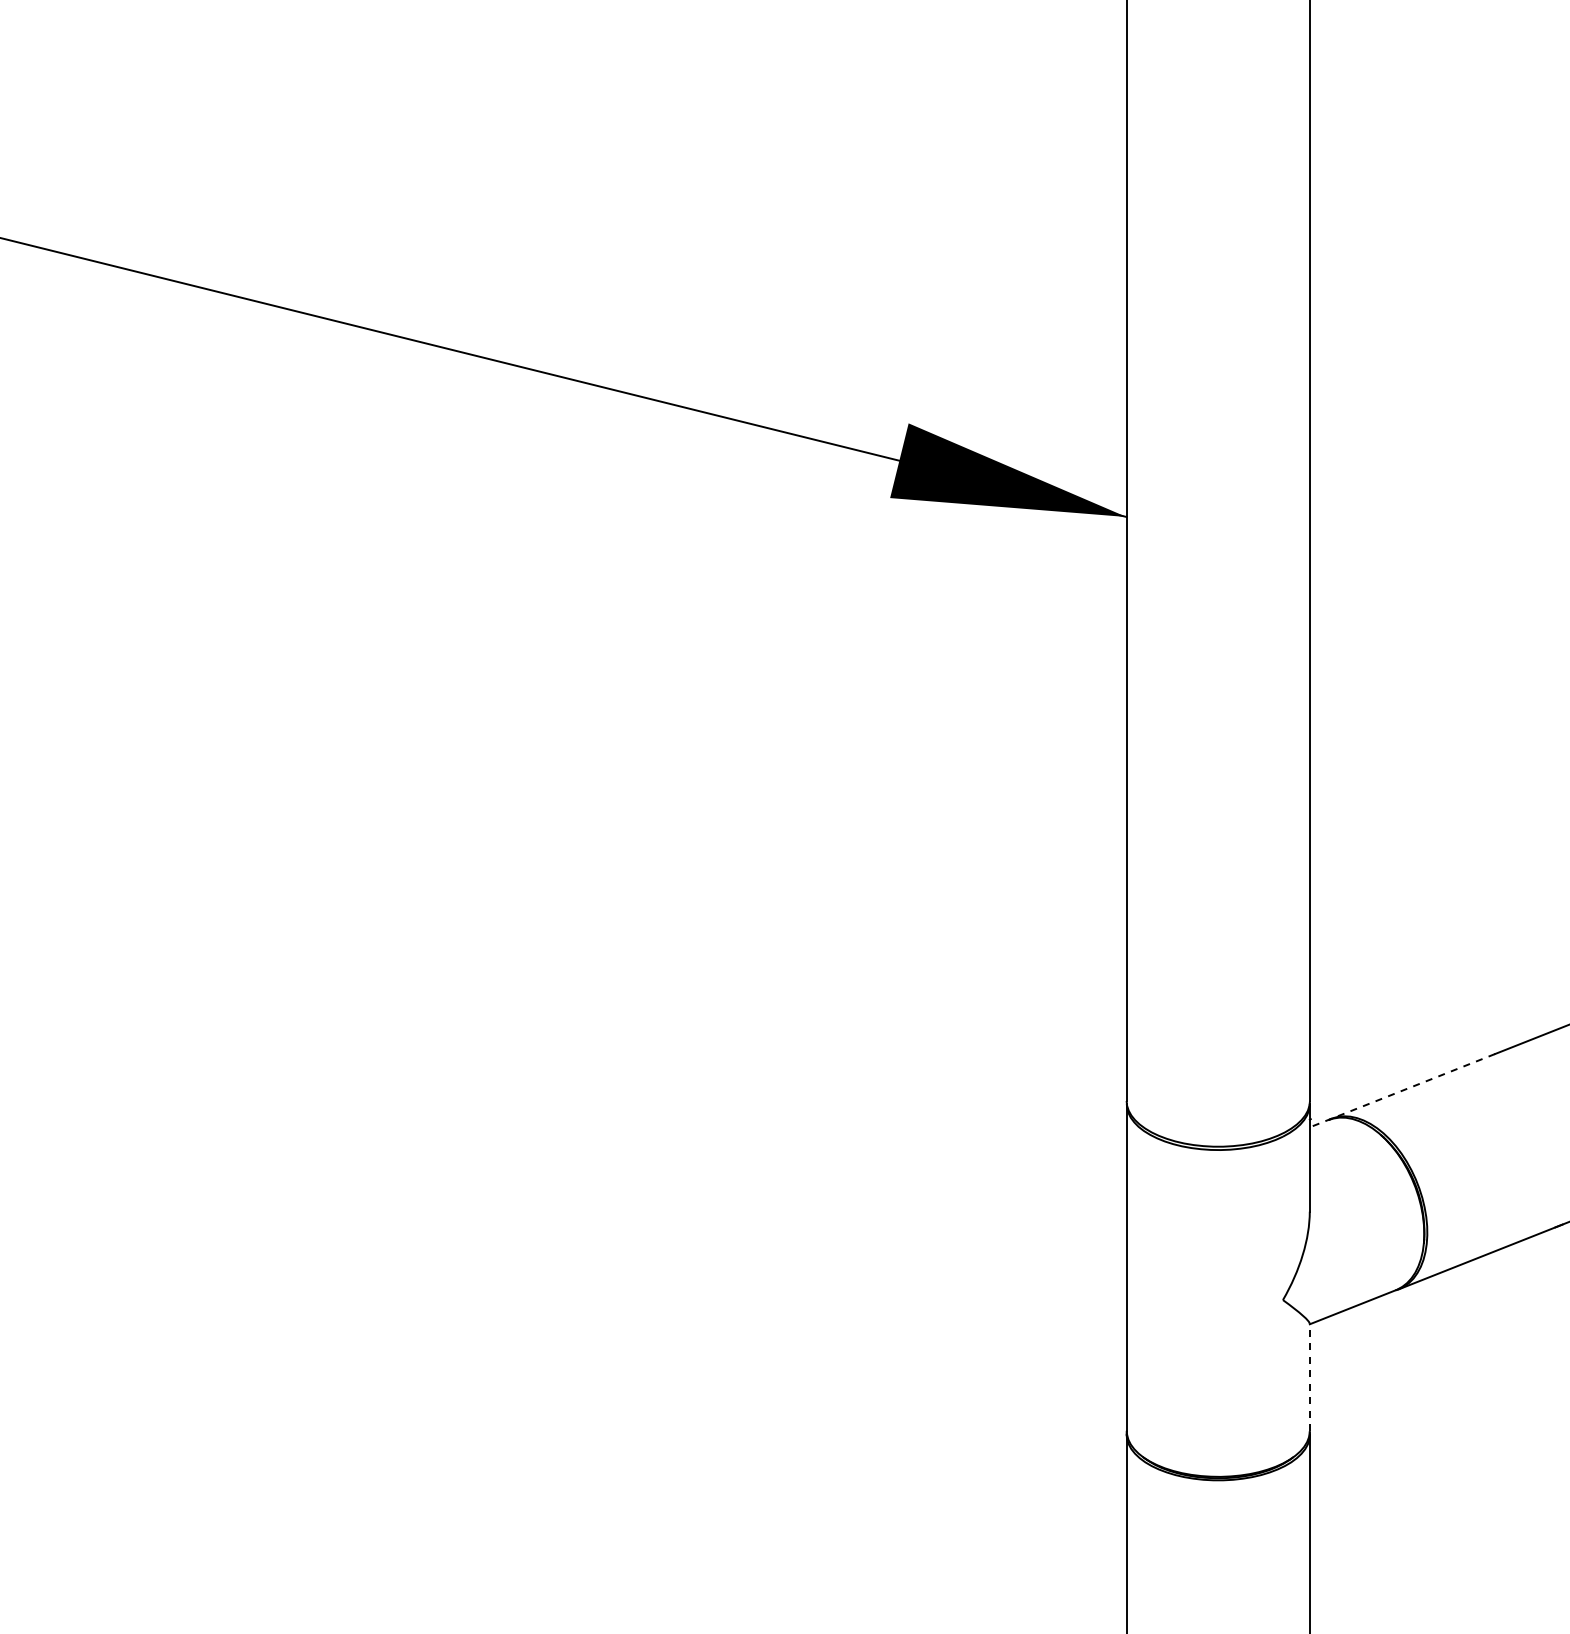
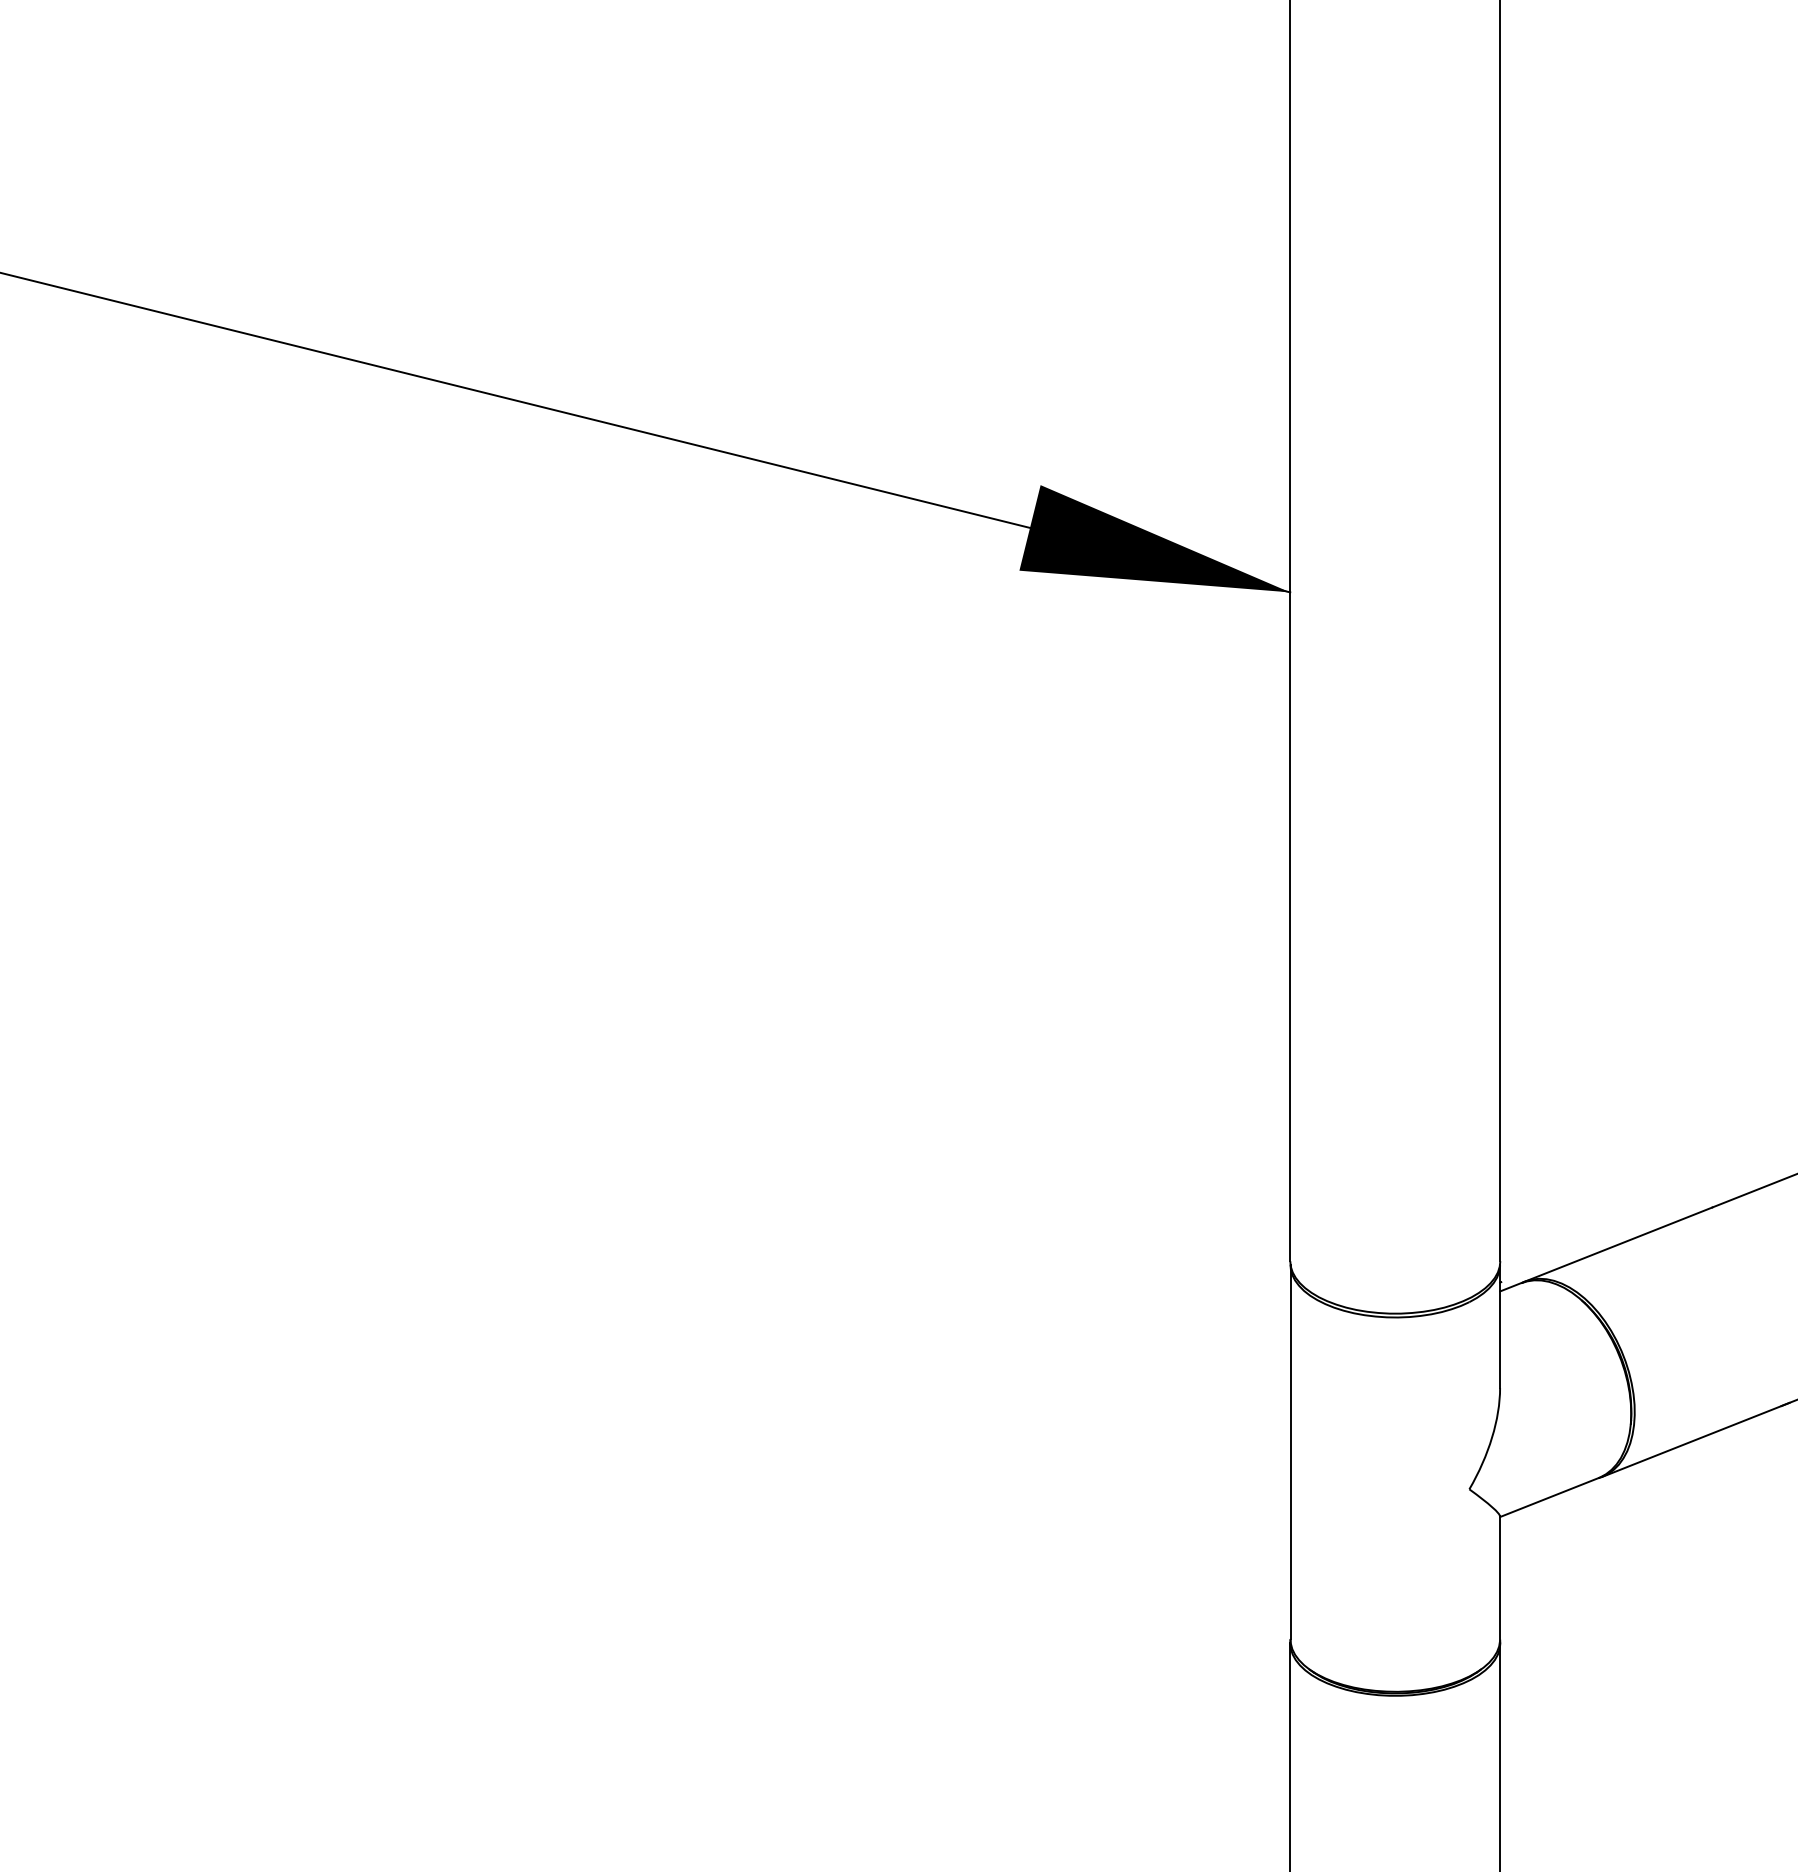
line: (1402, 1090) -> (1606, 1249), dashed -> solid
line: (1309, 1377) -> (1499, 1577), dashed -> solid

